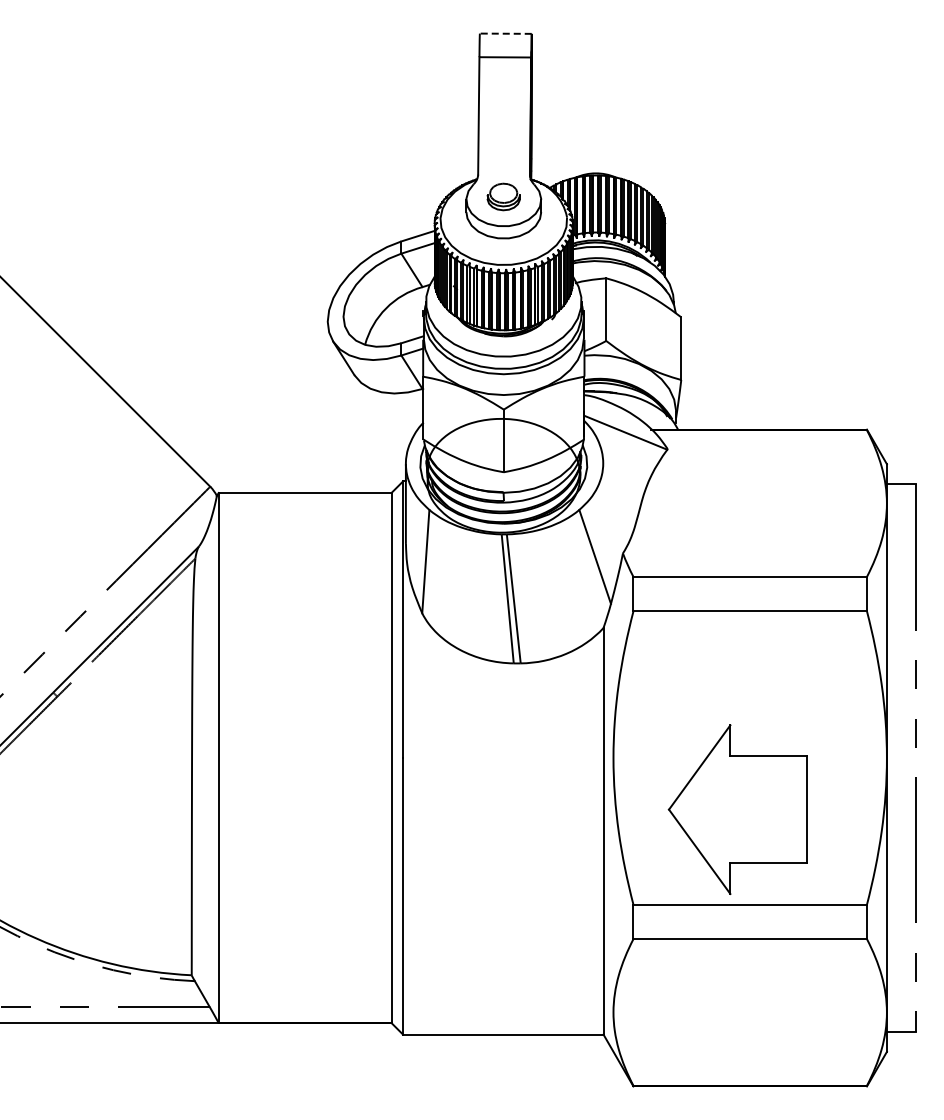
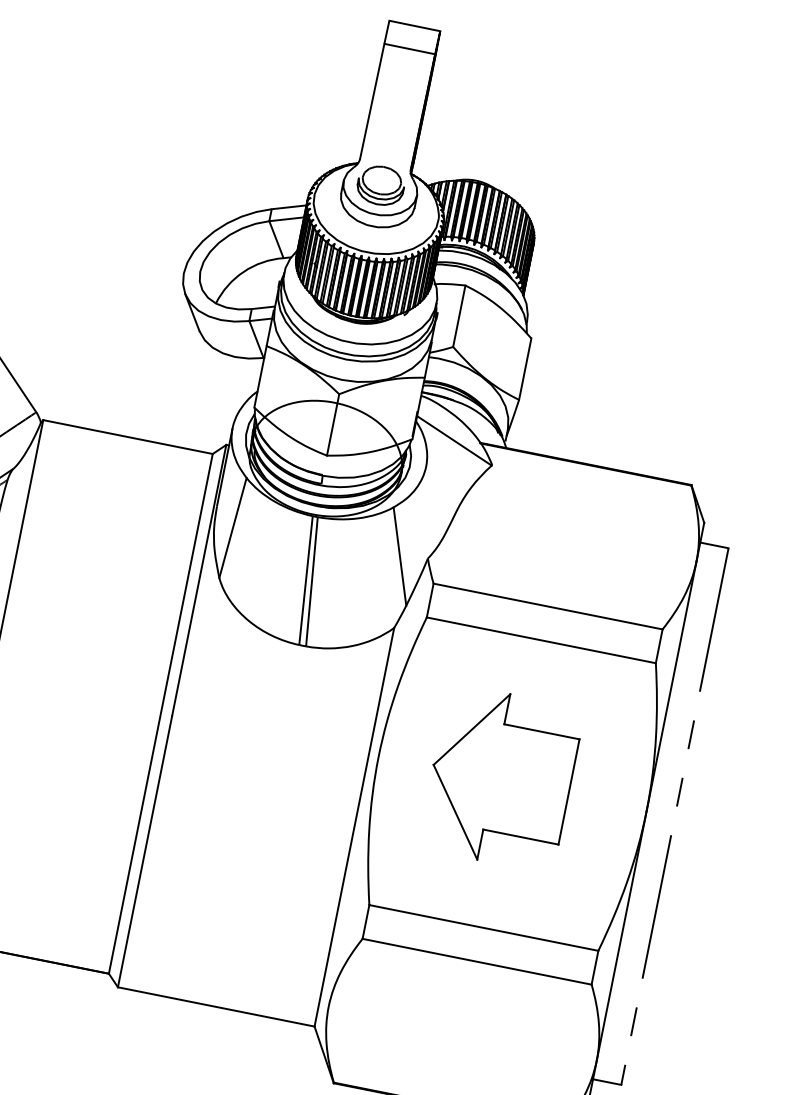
line: (505, 33) -> (414, 25), dashed -> solid
part: (503, 196) -> (380, 185), size x1.43
part: (737, 809) -> (500, 778), moved

